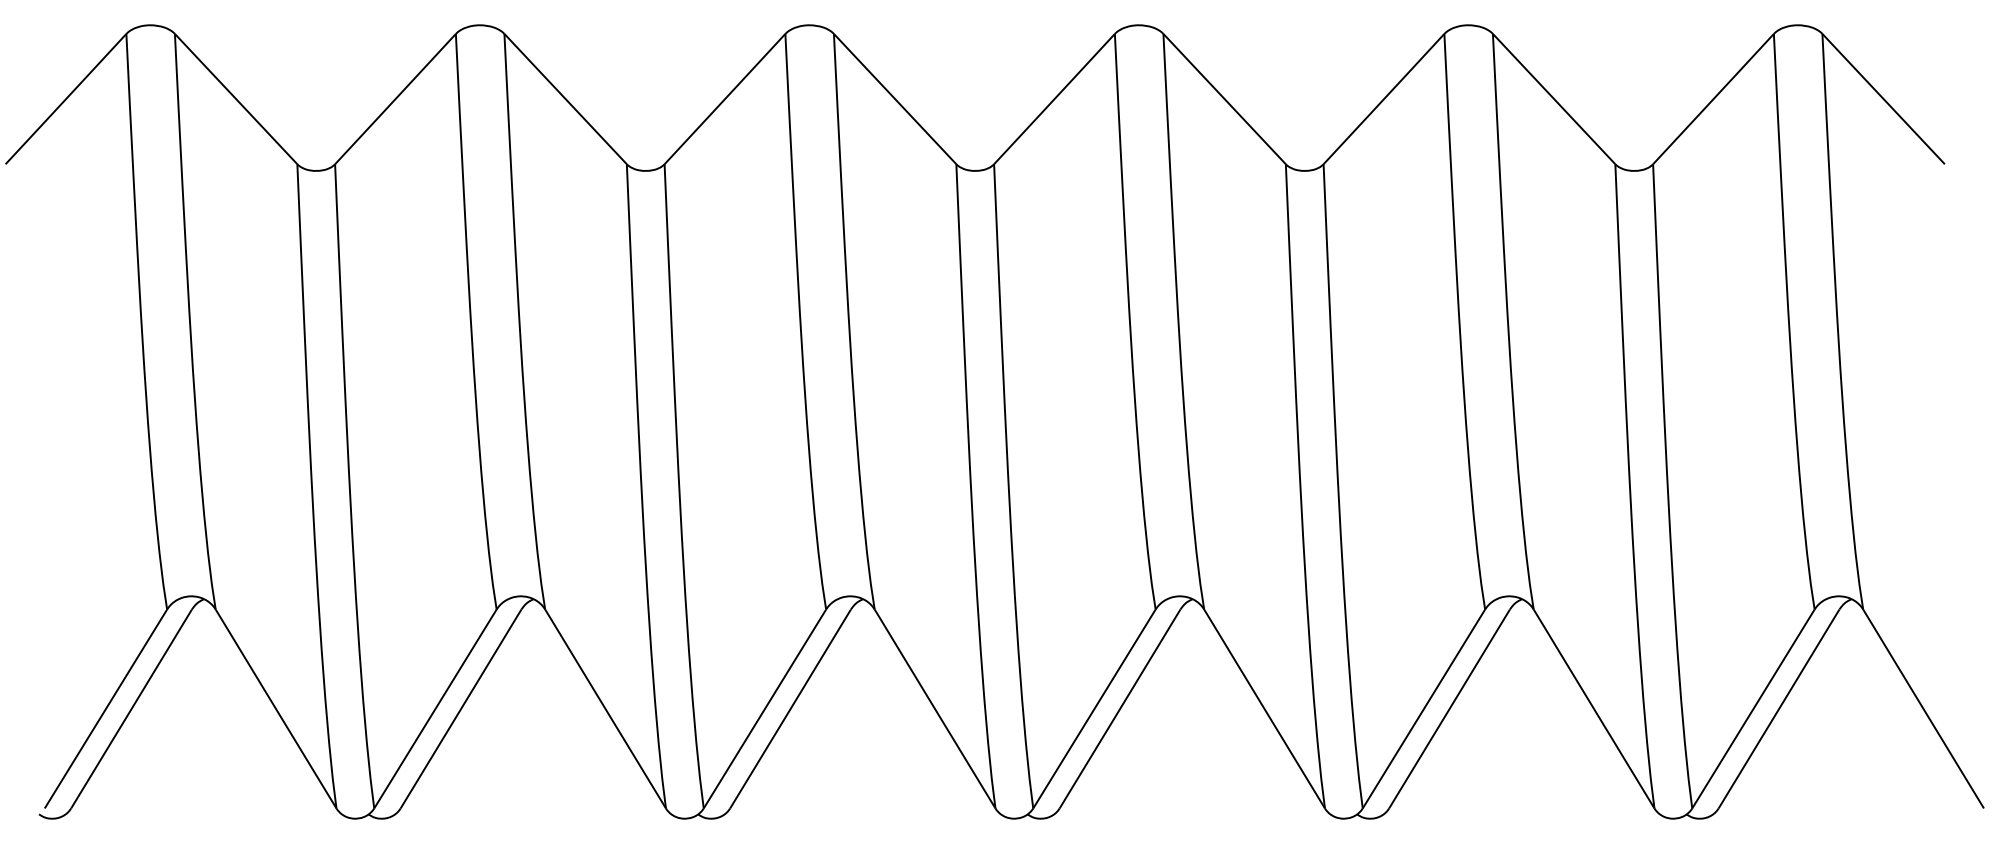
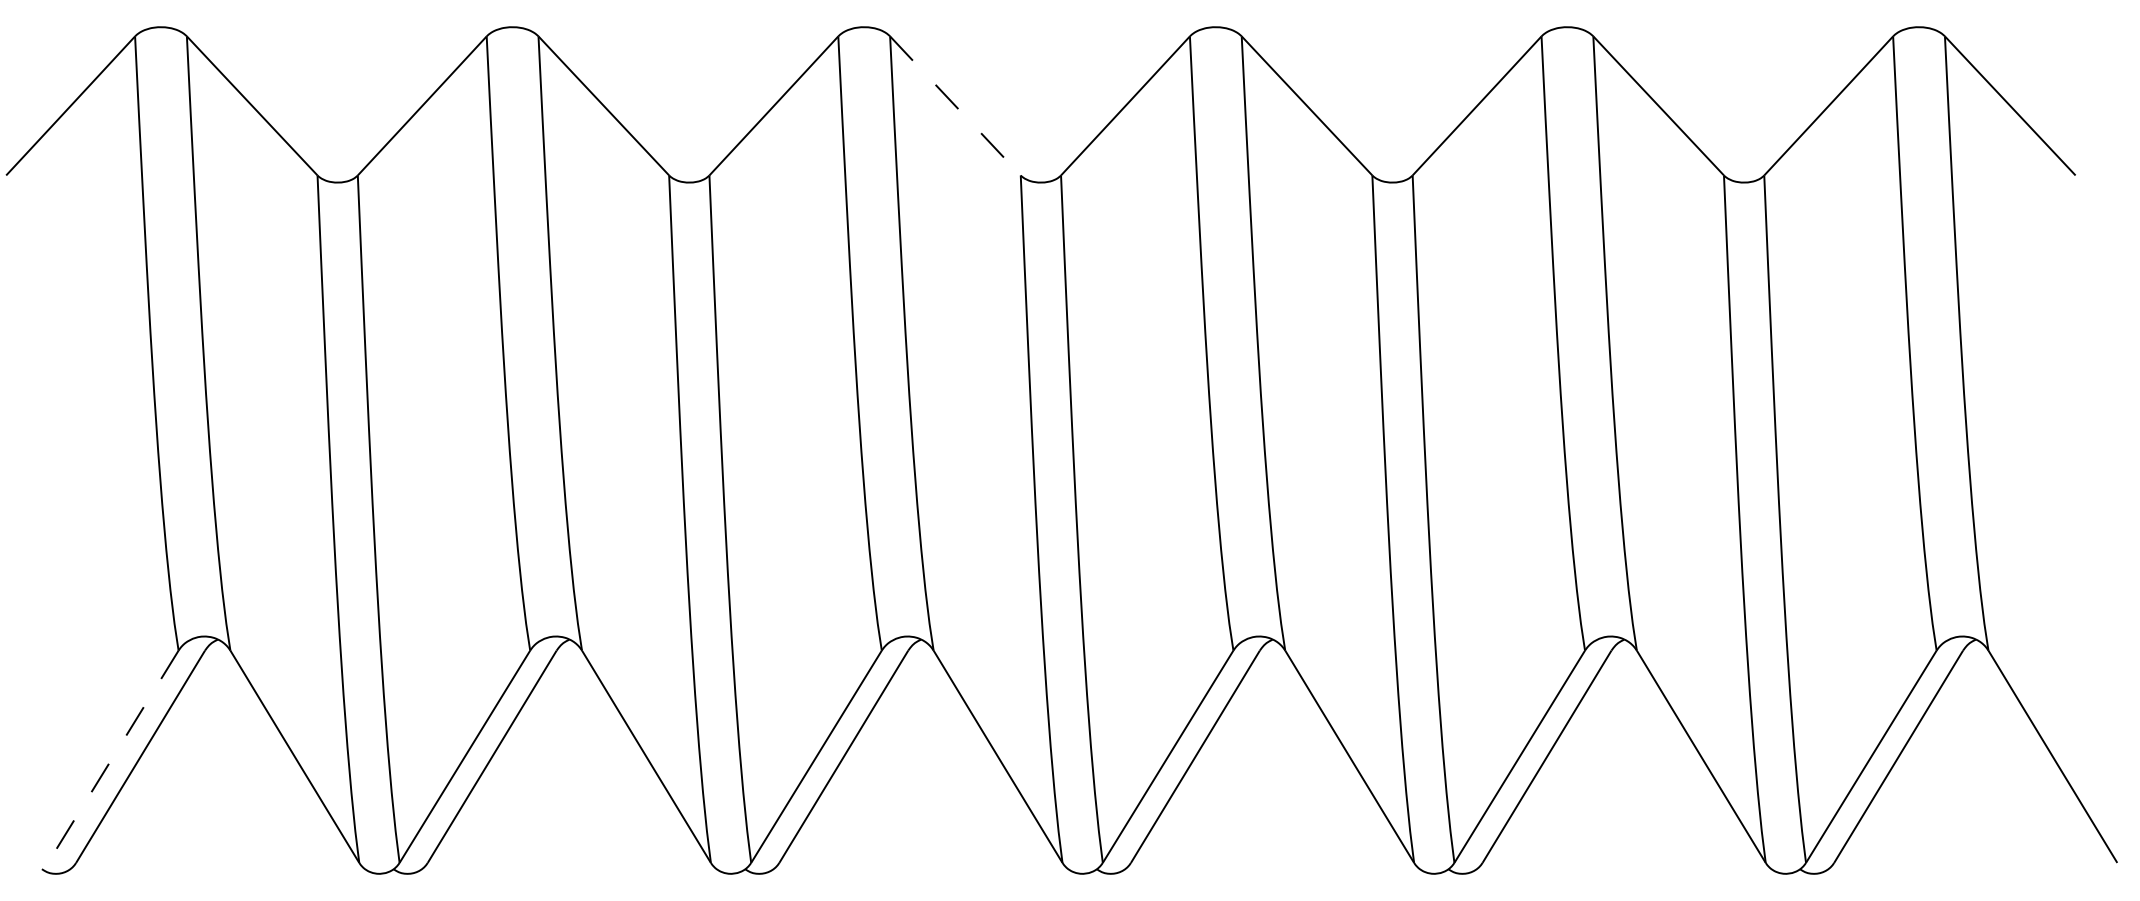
line: (895, 99) -> (955, 106), solid -> dashed
line: (105, 709) -> (112, 757), solid -> dashed

